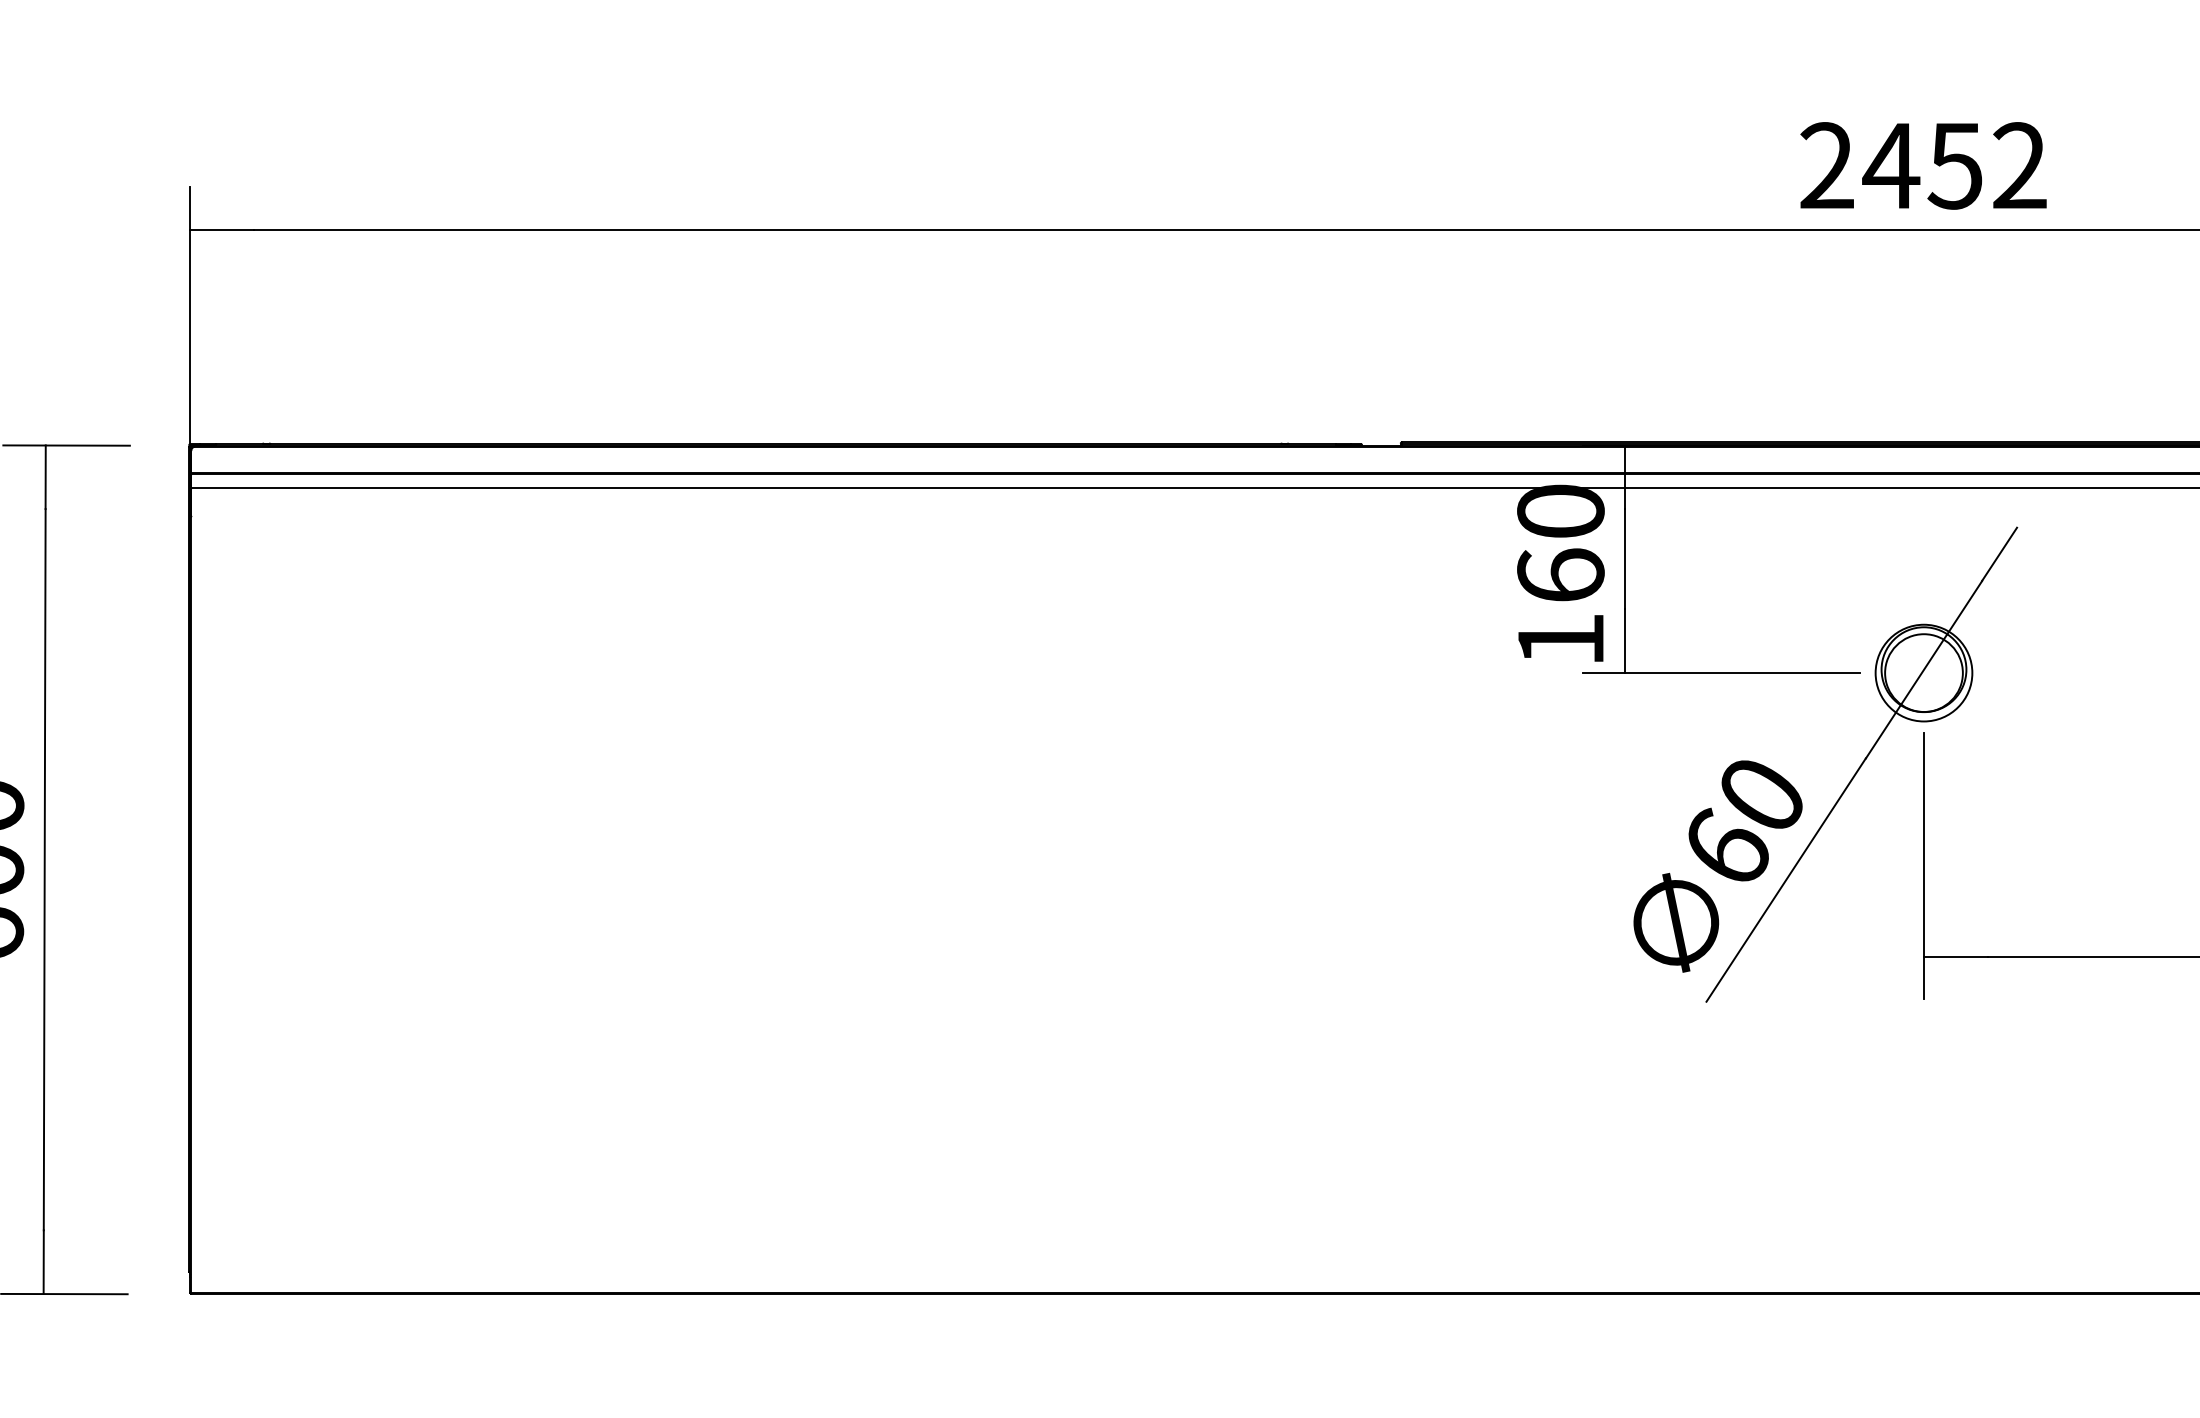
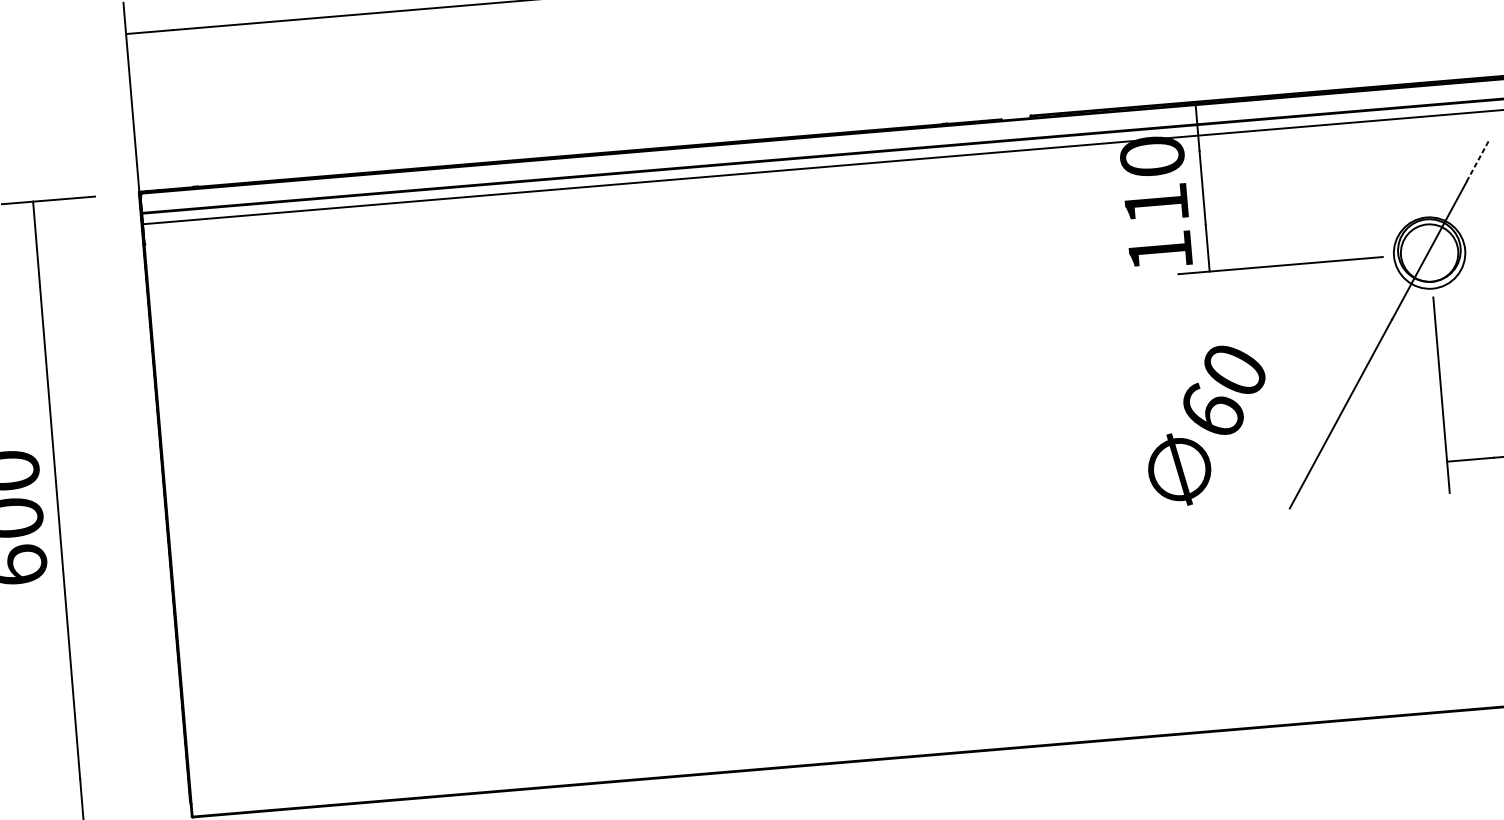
line: (1999, 554) -> (1477, 161), solid -> dashed
text: (1560, 574) -> (1155, 202), 160 -> 110
text: (1717, 866) -> (1206, 425), moved

